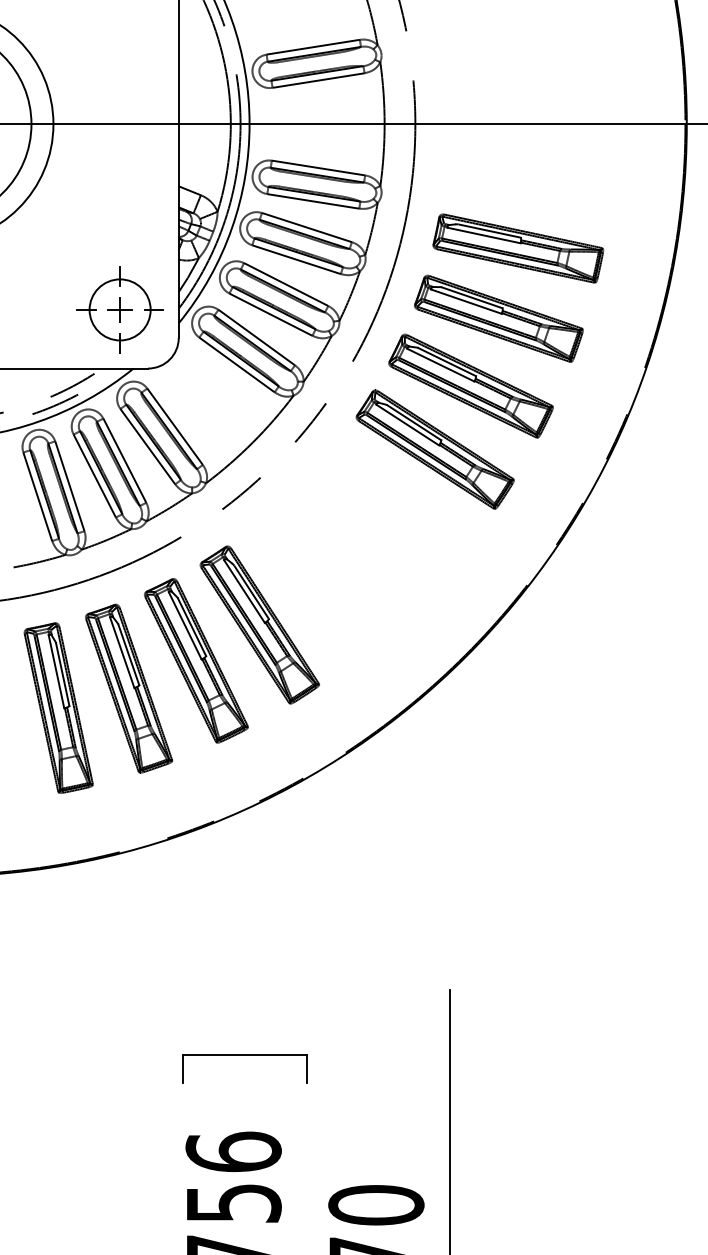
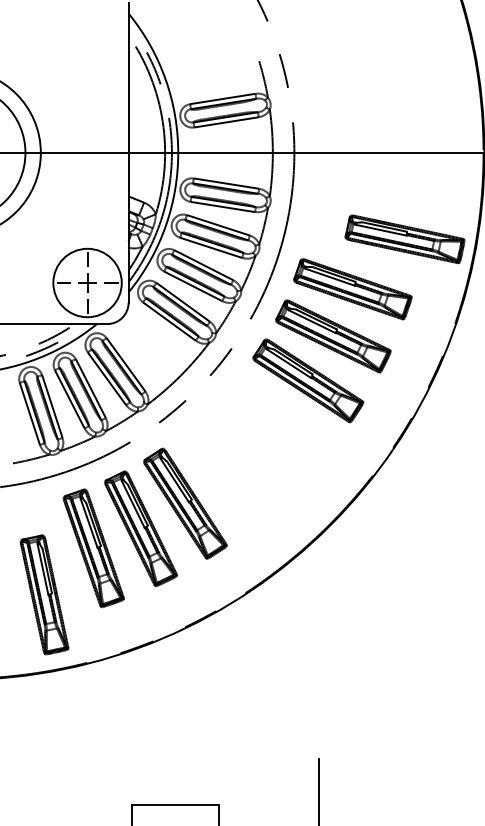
part: (518, 248) -> (405, 239), moved
circle: (119, 309) -> (87, 282), size x1.6
part: (58, 707) -> (44, 594), moved

